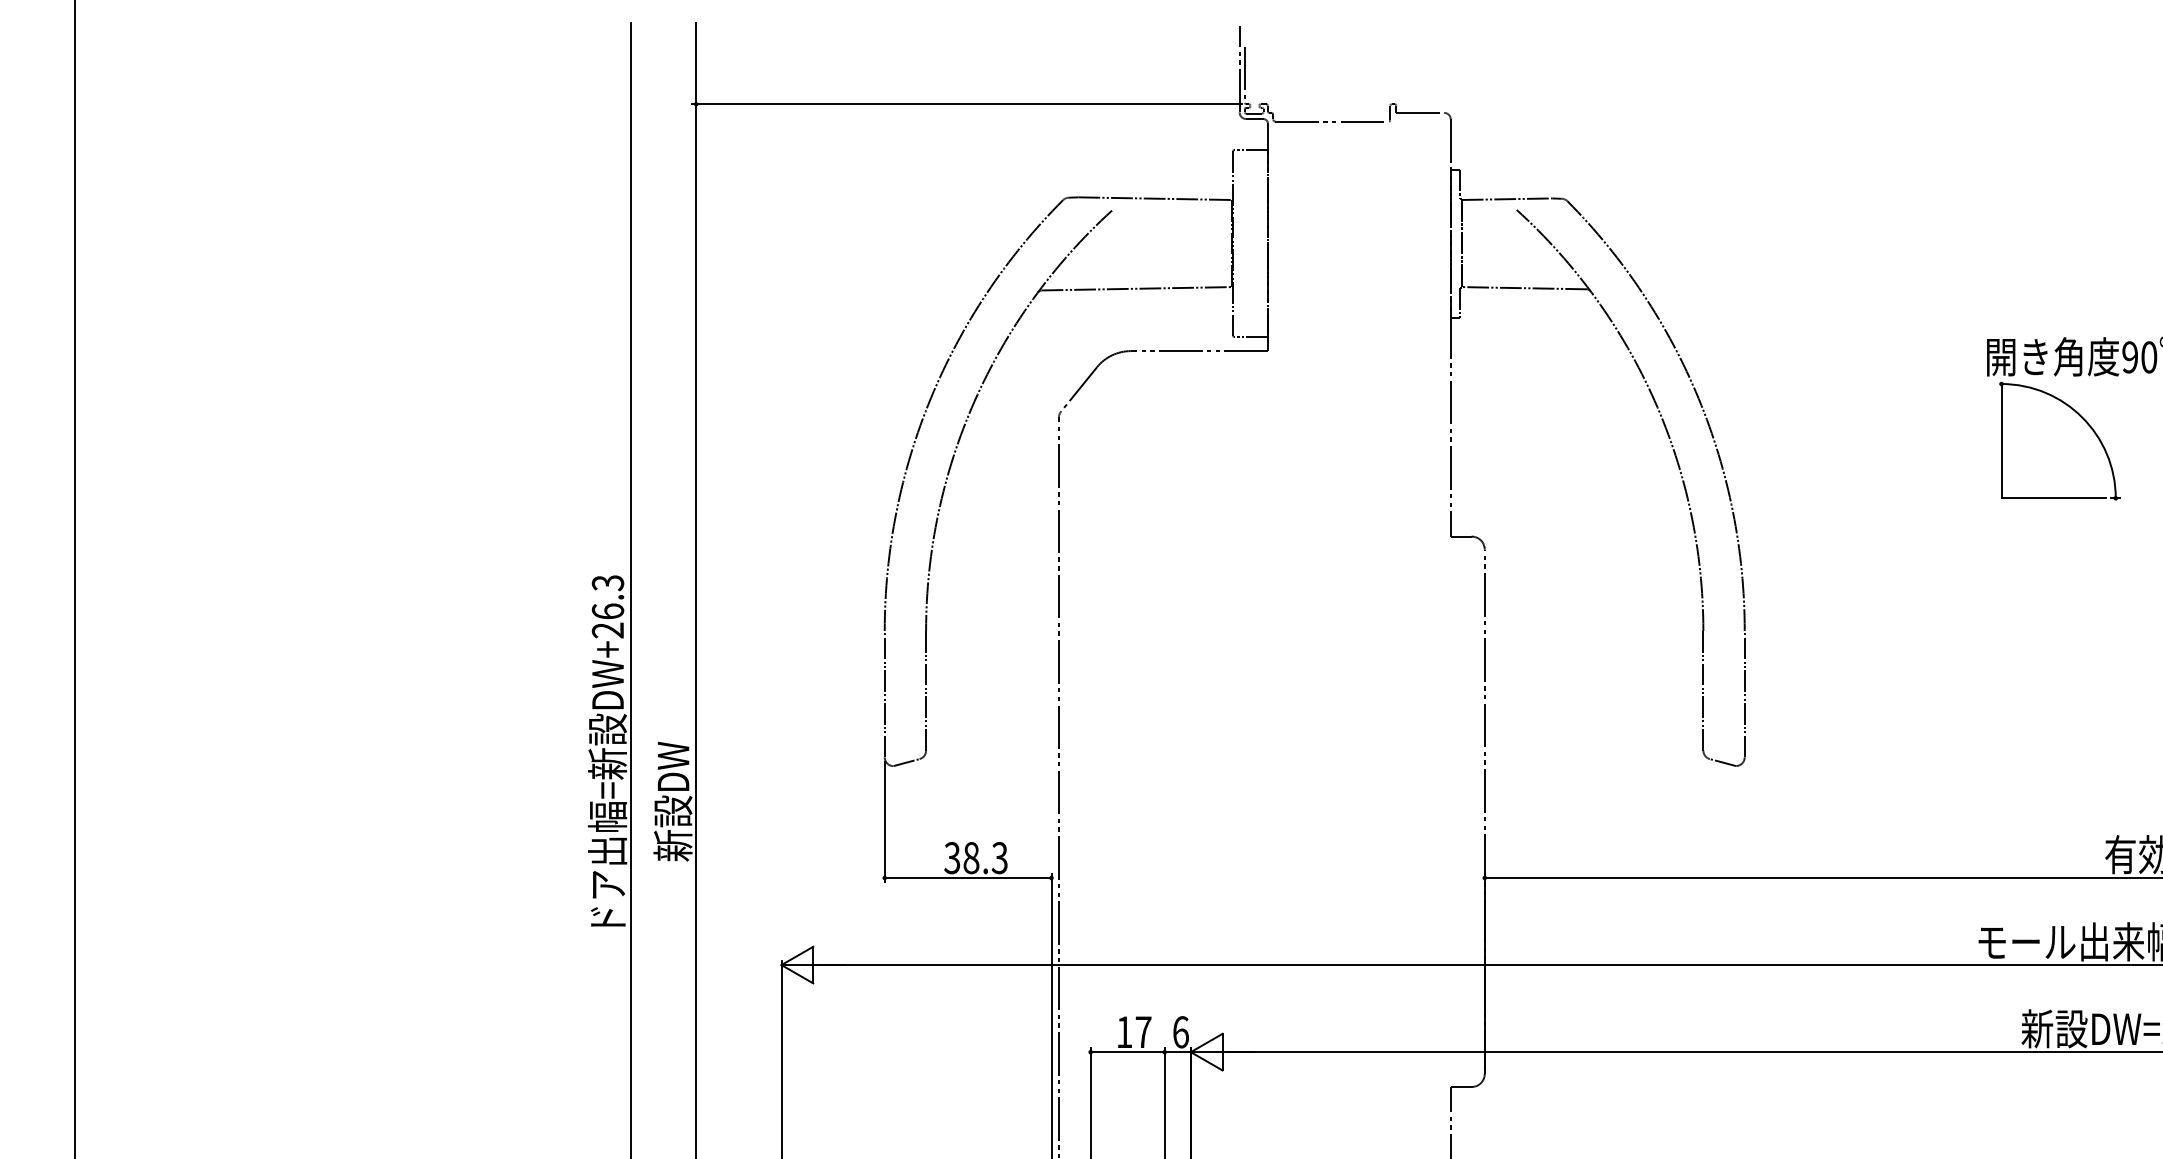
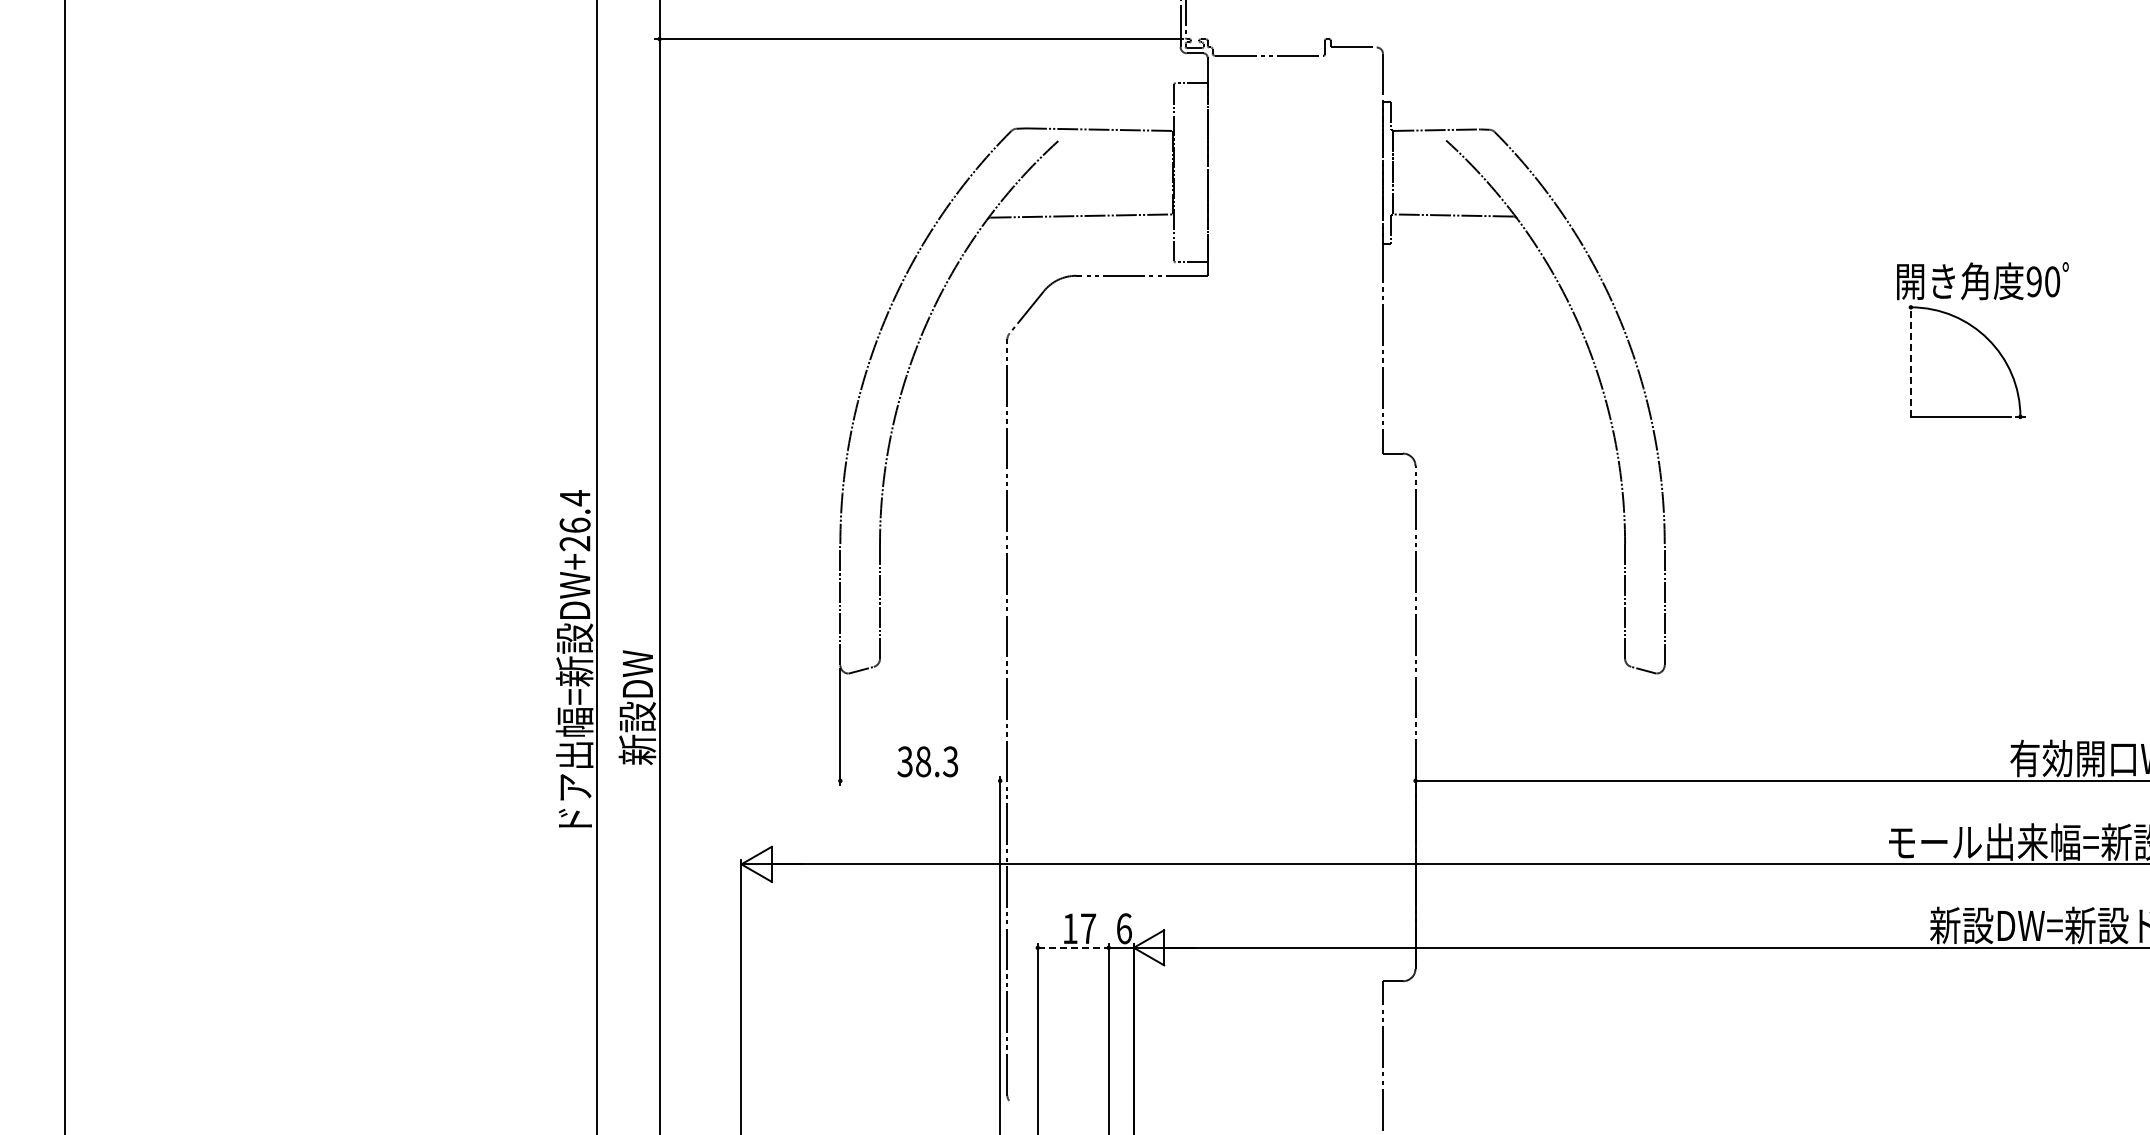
line: (2001, 440) -> (1910, 361), solid -> dashed
text: (607, 583) -> (574, 498), DW+26.3 -> DW+26.4
line: (968, 877) -> (920, 780), removed
line: (1127, 1051) -> (1073, 947), solid -> dashed

